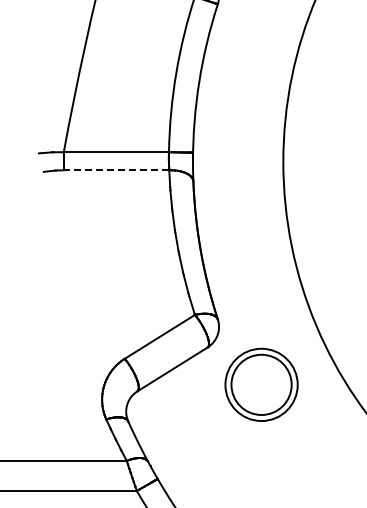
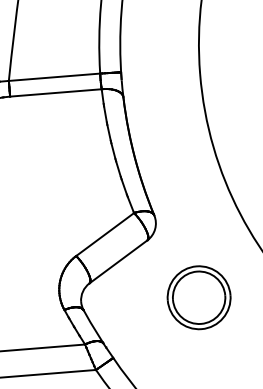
line: (116, 170) -> (55, 93), dashed -> solid
part: (261, 384) -> (199, 297), moved

